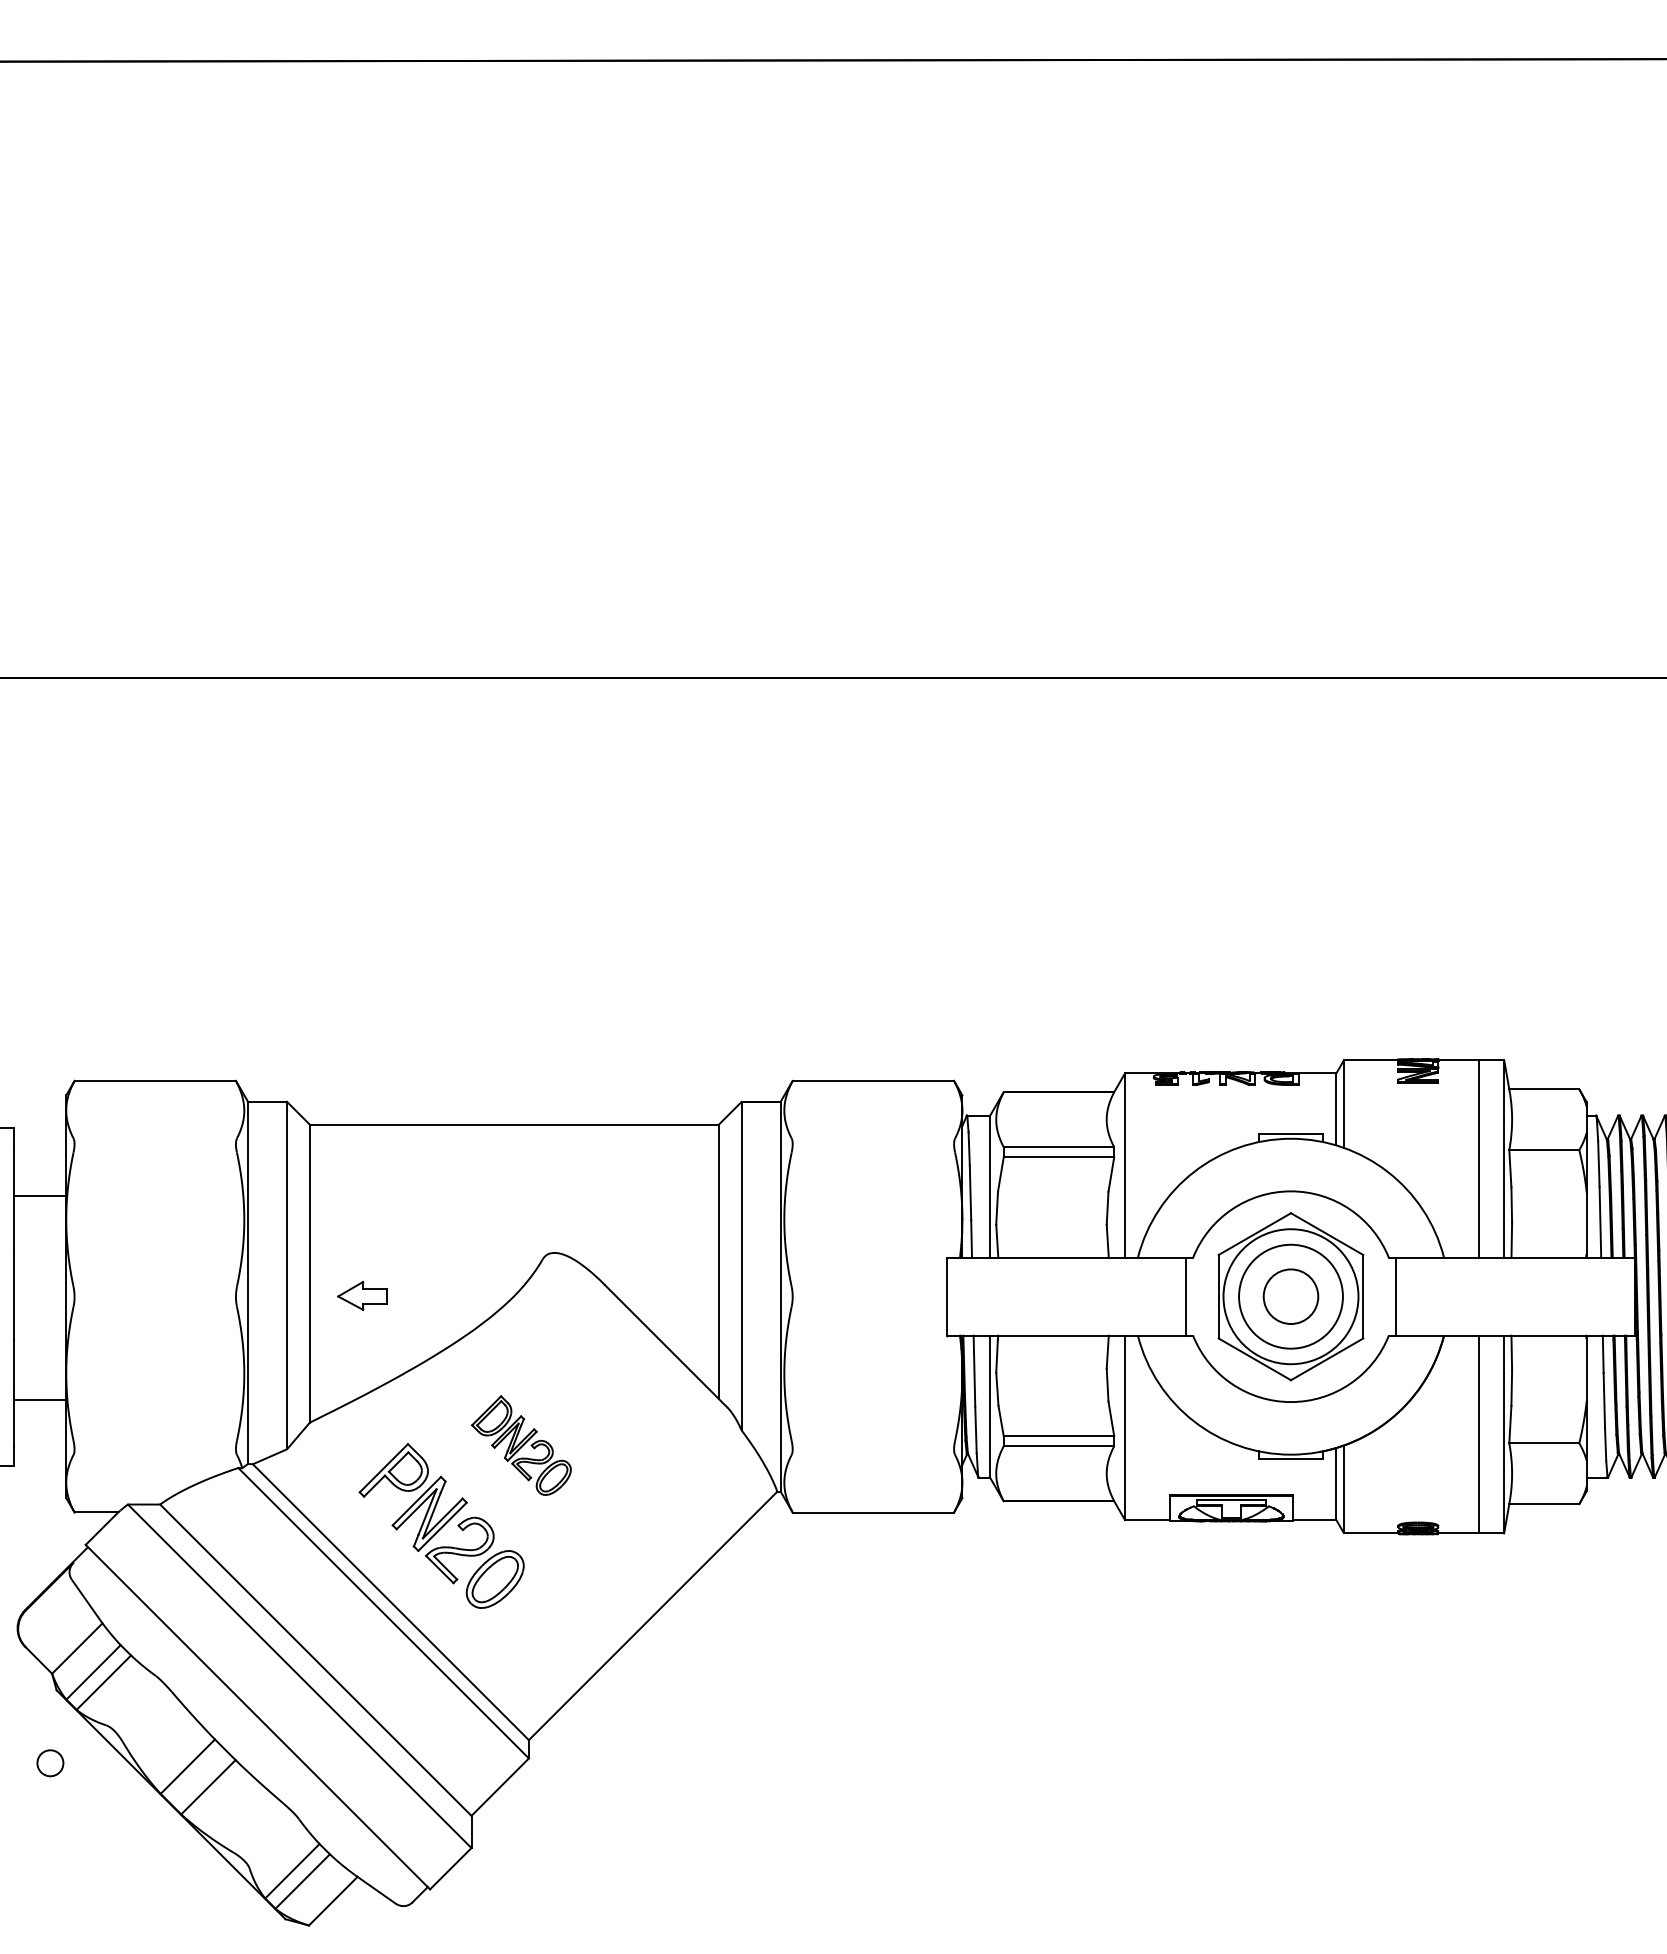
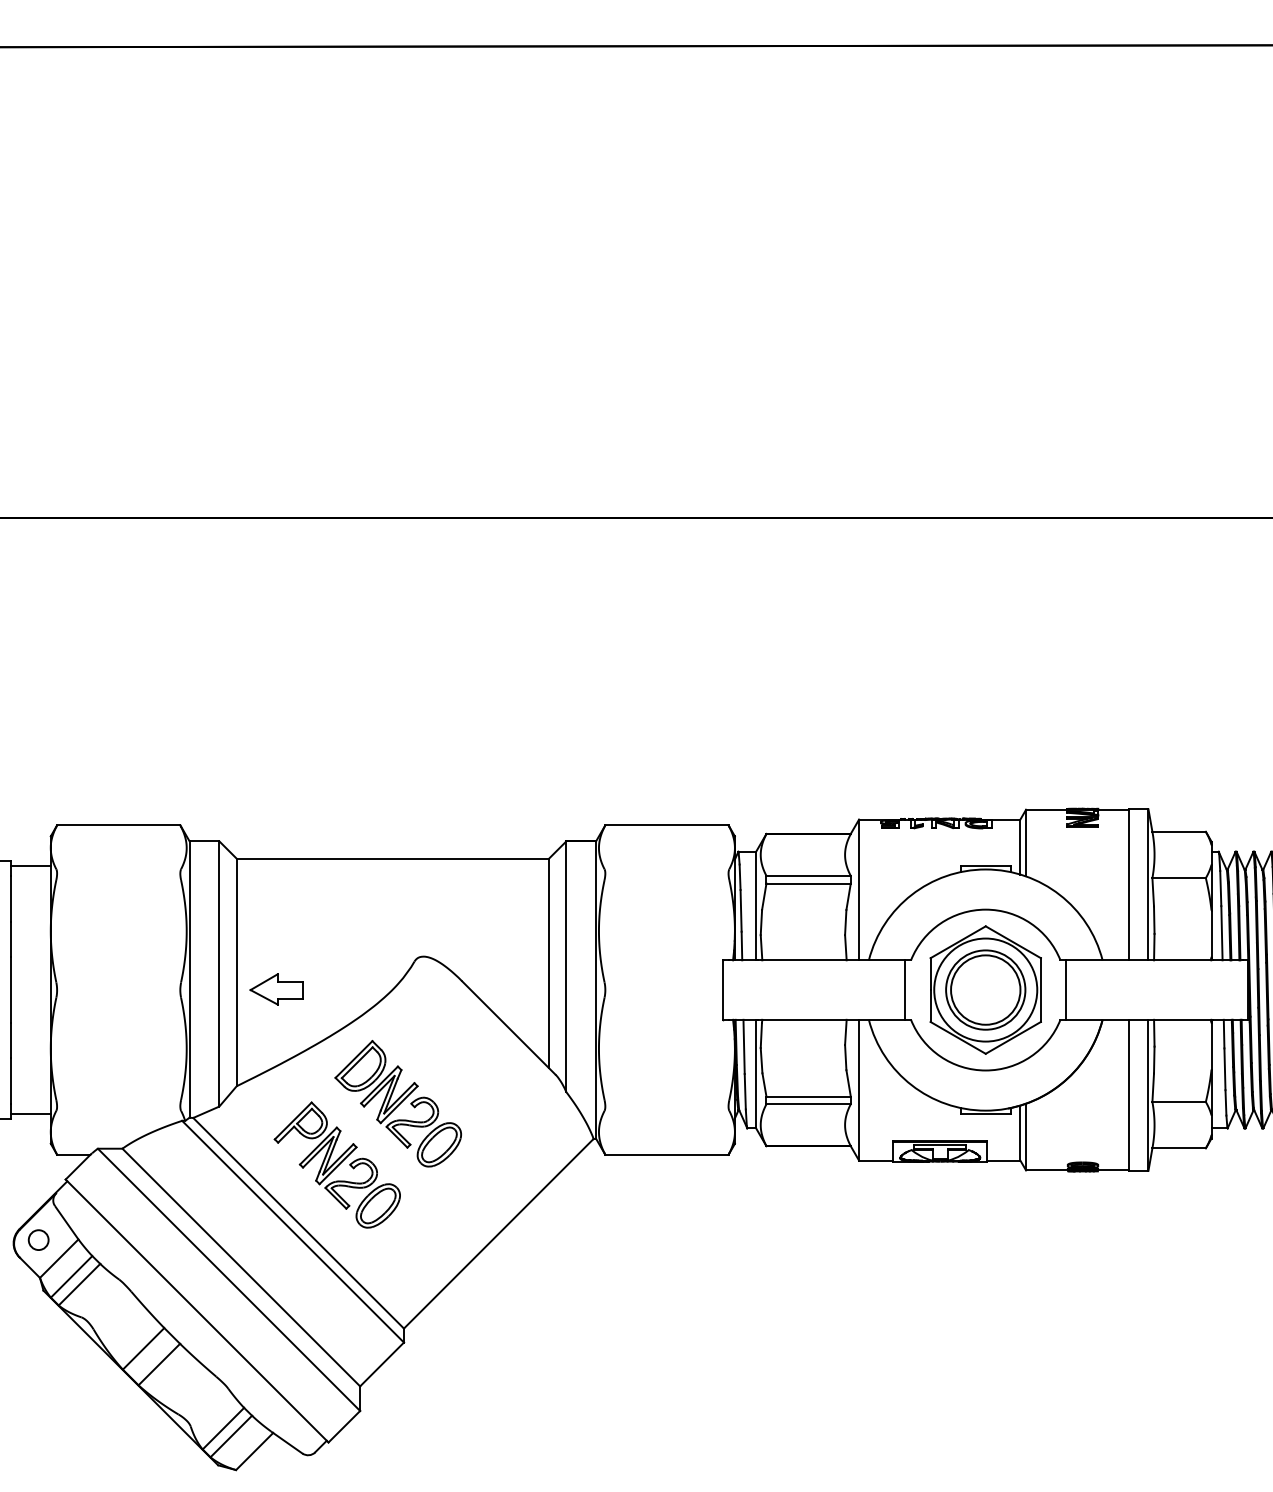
line: (40, 1196) -> (31, 866), moved
part: (361, 1295) -> (276, 989), size x1.43
circle: (1290, 1296) -> (985, 989), size x1.67
line: (40, 1400) -> (31, 1114), moved
part: (521, 1445) -> (398, 1103), size x1.67
circle: (50, 1763) -> (38, 1240), moved

